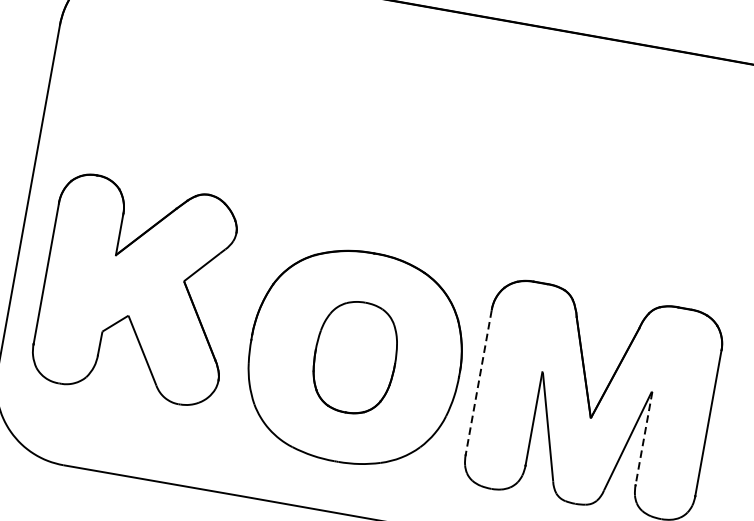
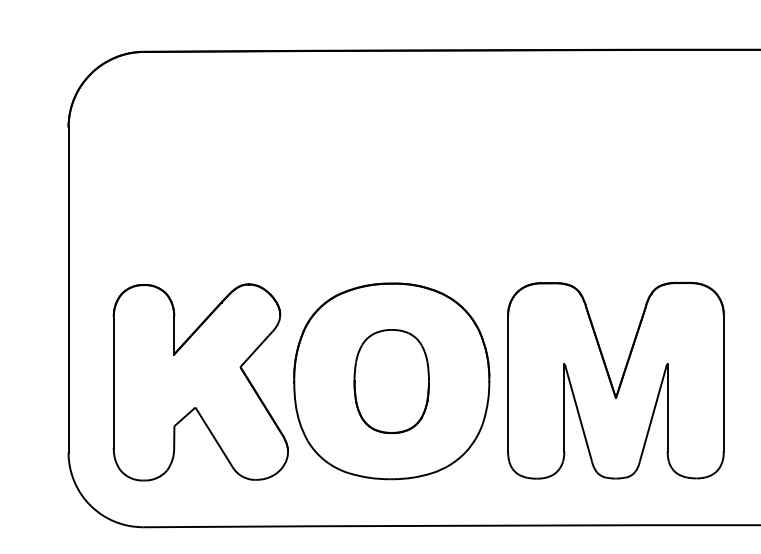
part: (138, 290) -> (200, 382), moved
line: (479, 383) -> (508, 384), dashed -> solid
line: (643, 438) -> (667, 407), dashed -> solid

